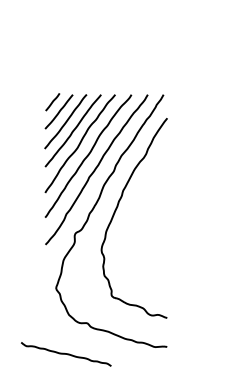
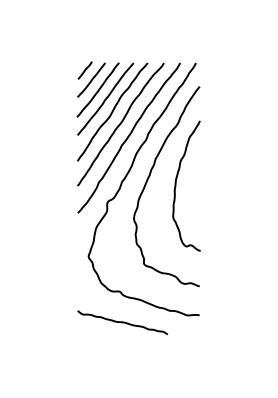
curve: (144, 217) -> (176, 185), added
curve: (66, 354) -> (122, 322), moved

